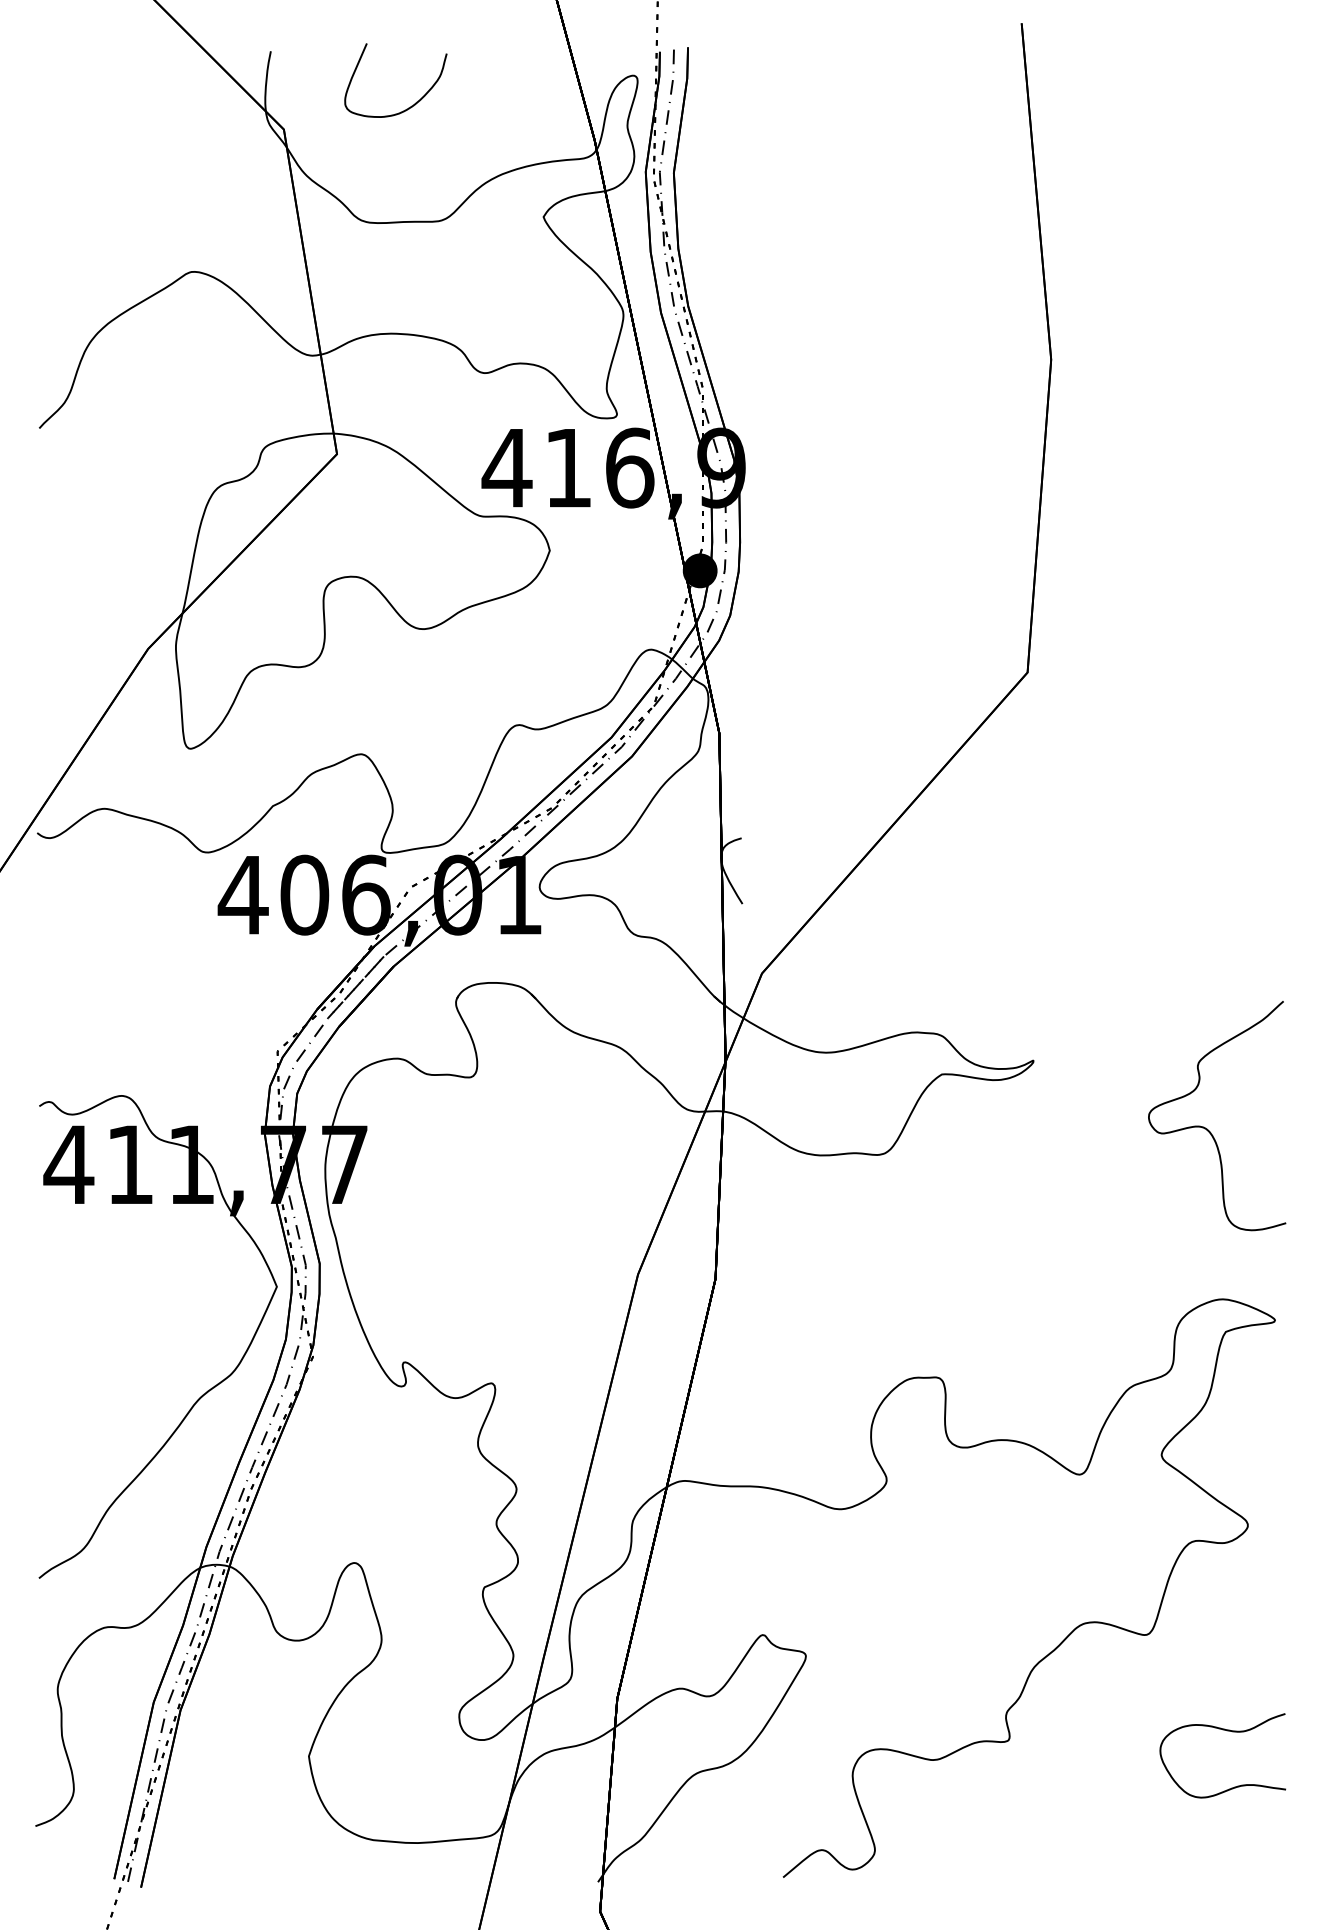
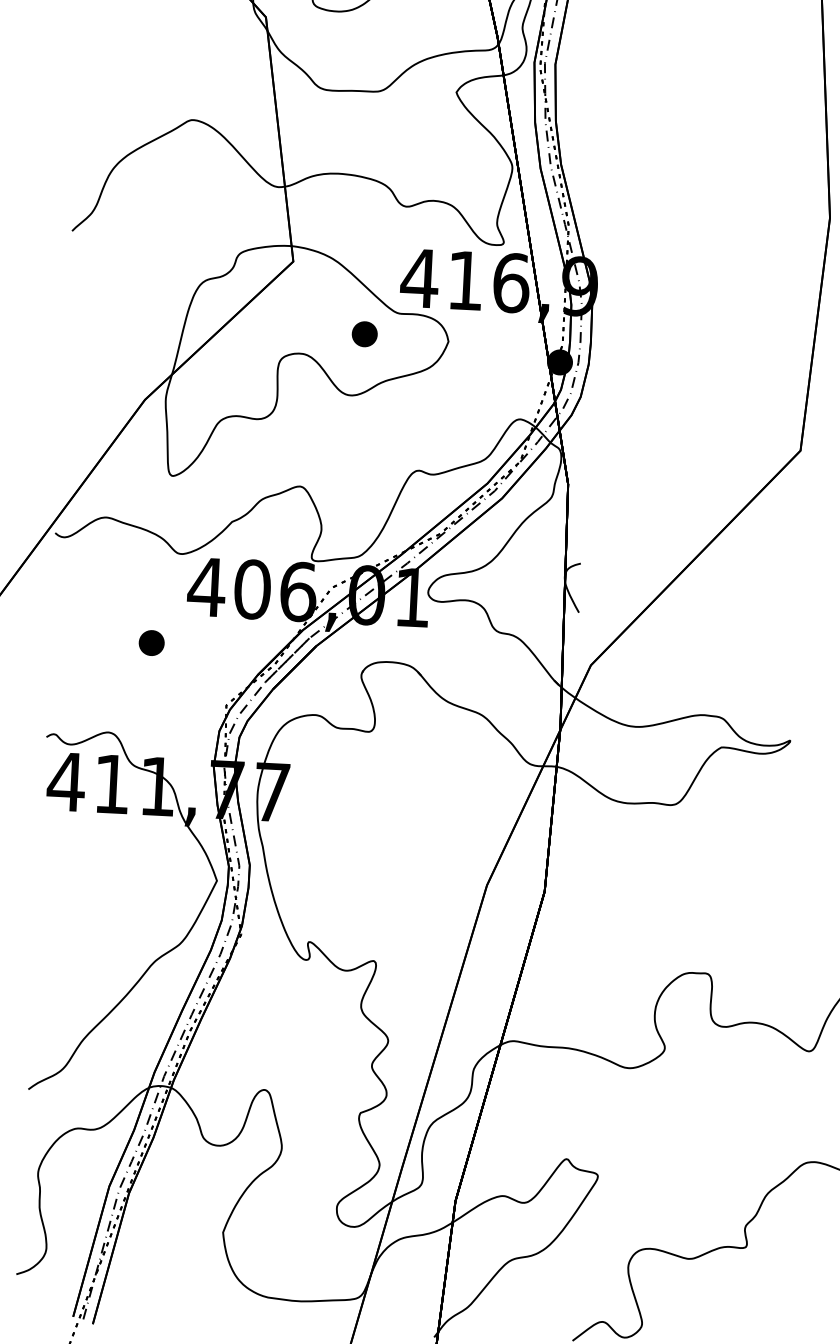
part: (437, 546) -> (364, 334), added
part: (173, 973) -> (151, 643), added

